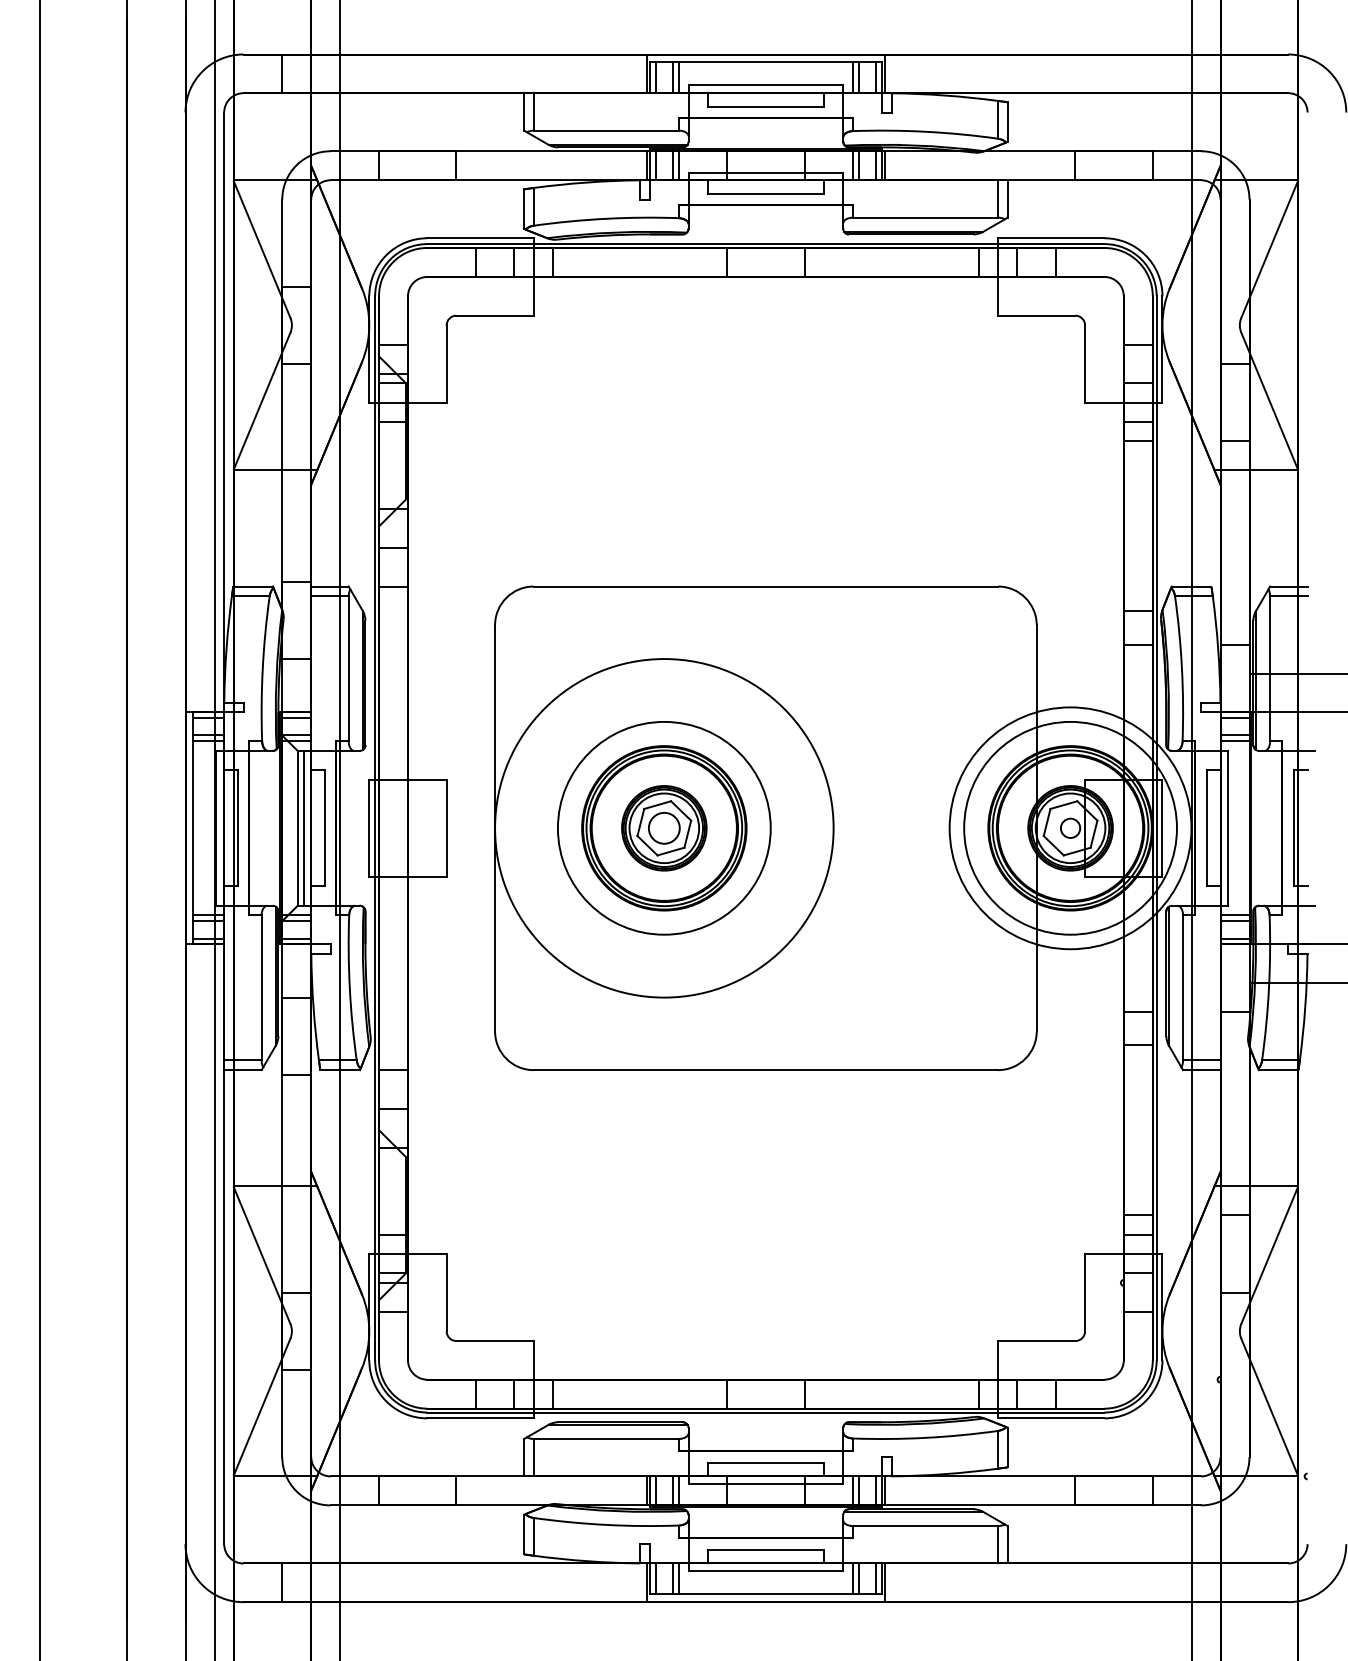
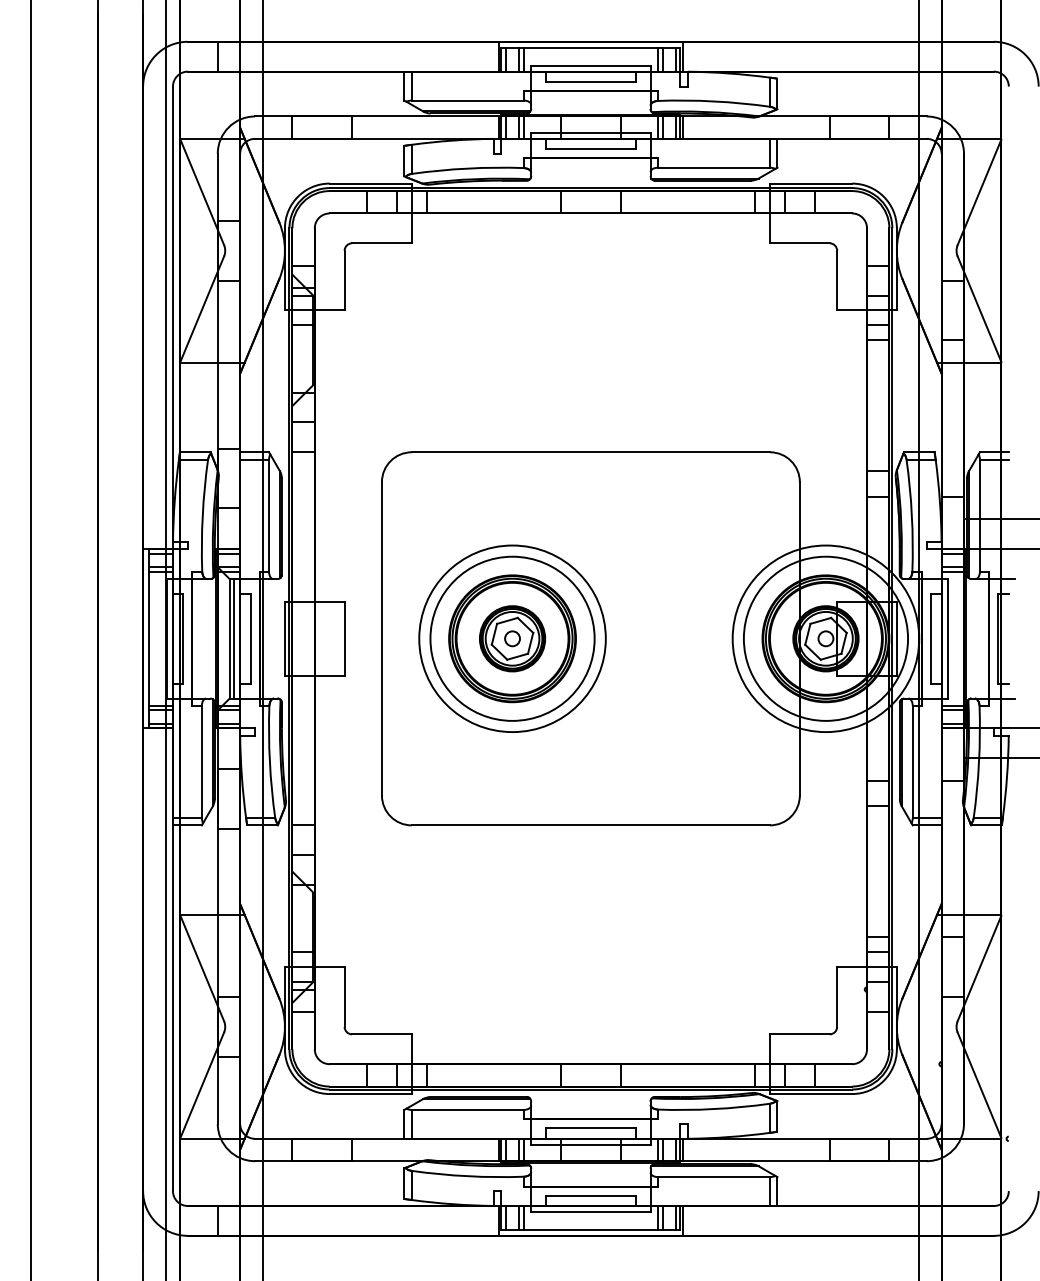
circle: (664, 827) -> (512, 638), size x0.62
circle: (664, 828) -> (512, 638), size x0.71

